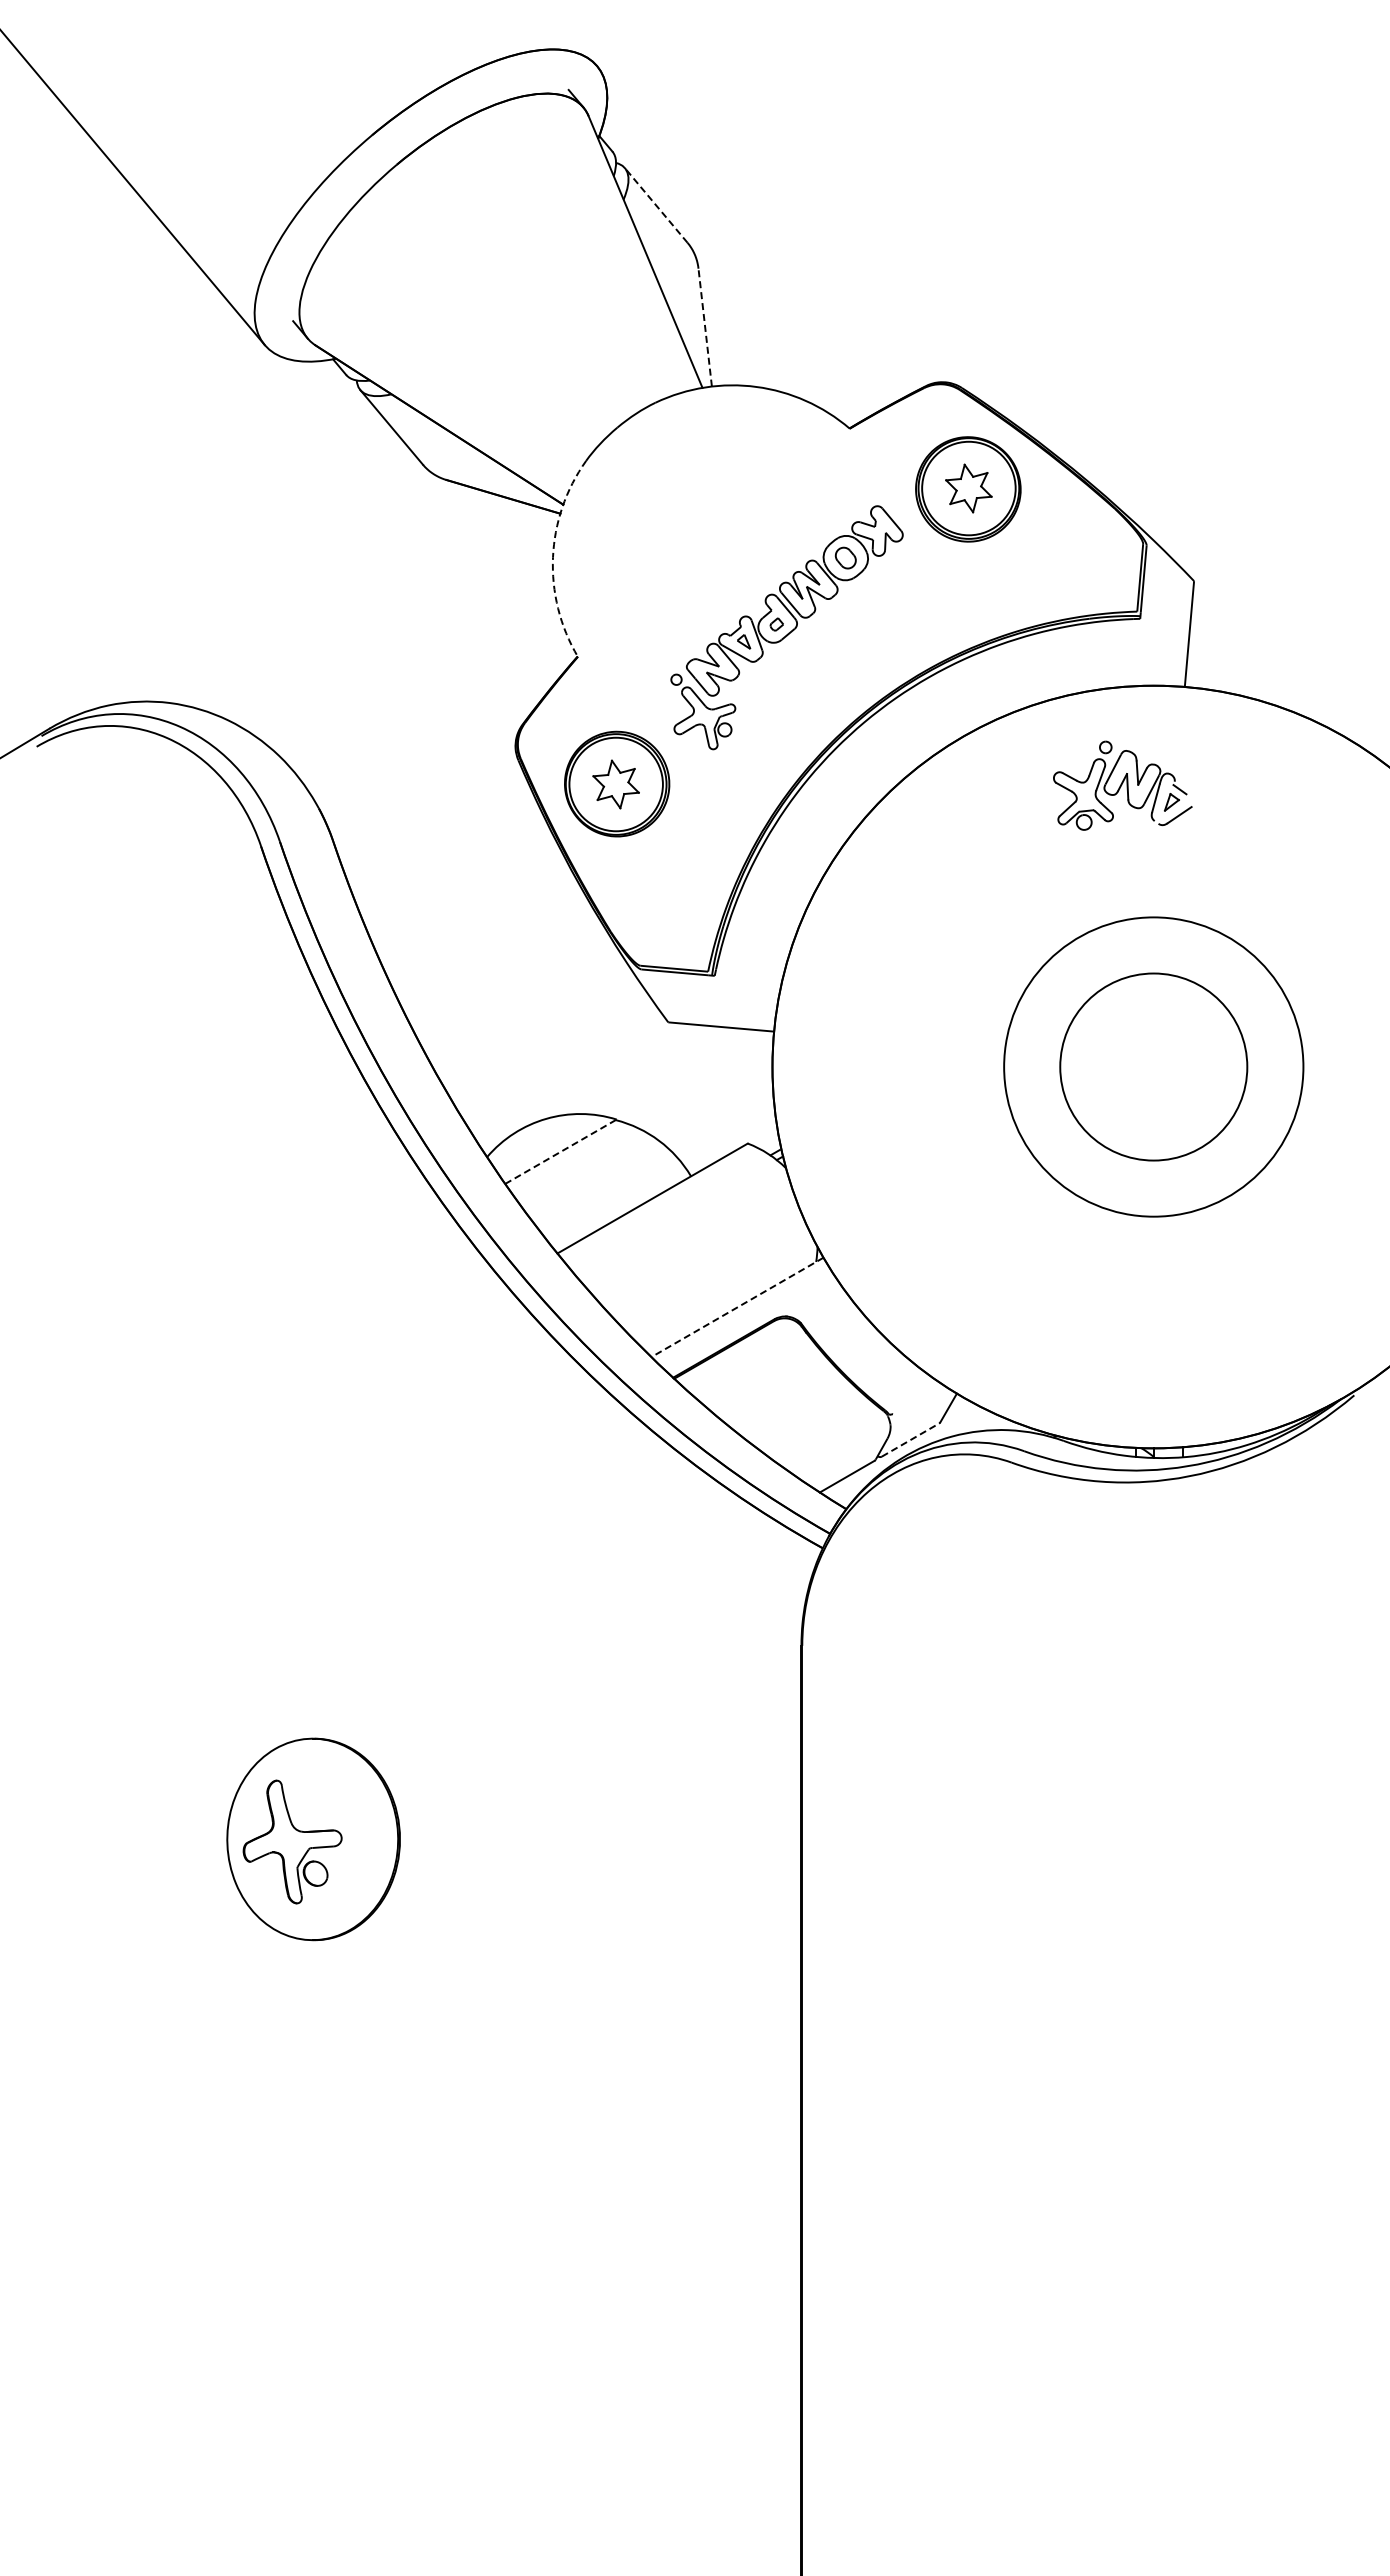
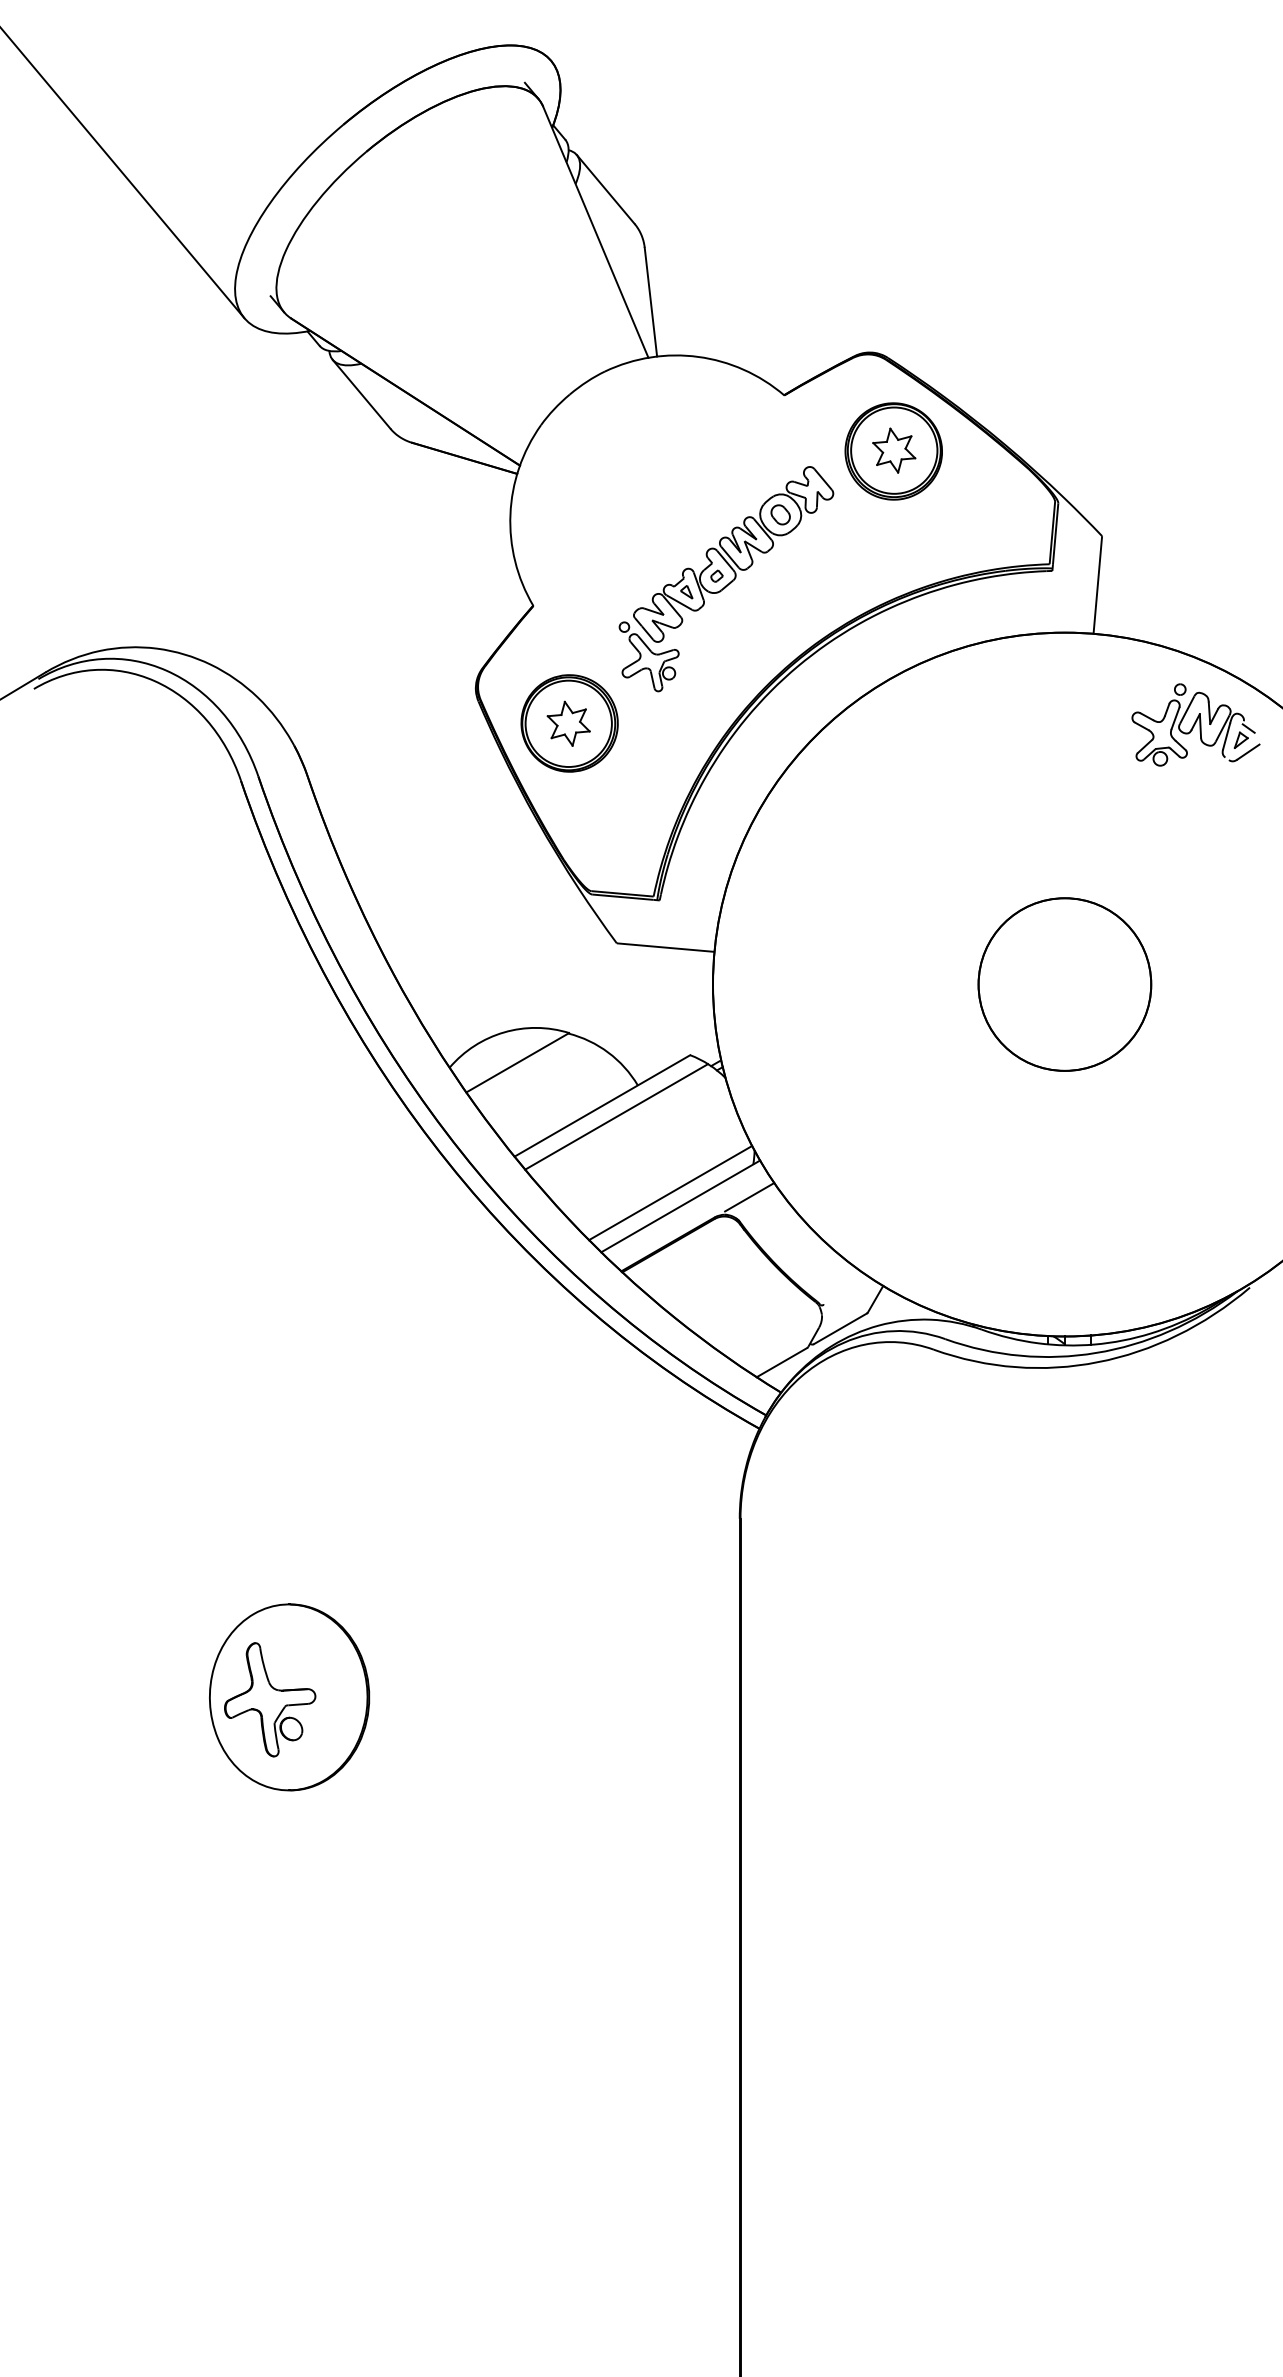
line: (656, 205) -> (605, 189), dashed -> solid
line: (705, 327) -> (651, 302), dashed -> solid
arc: (553, 557) -> (510, 514), dashed -> solid
part: (1122, 785) -> (1195, 724), moved
circle: (1153, 1066) -> (1064, 984), size x0.62
line: (561, 1151) -> (518, 1062), dashed -> solid
line: (667, 1210) -> (616, 1116), added
line: (726, 1292) -> (670, 1192), added
line: (811, 1297) -> (749, 1197), added
line: (737, 1307) -> (680, 1206), dashed -> solid
line: (910, 1440) -> (840, 1329), dashed -> solid

